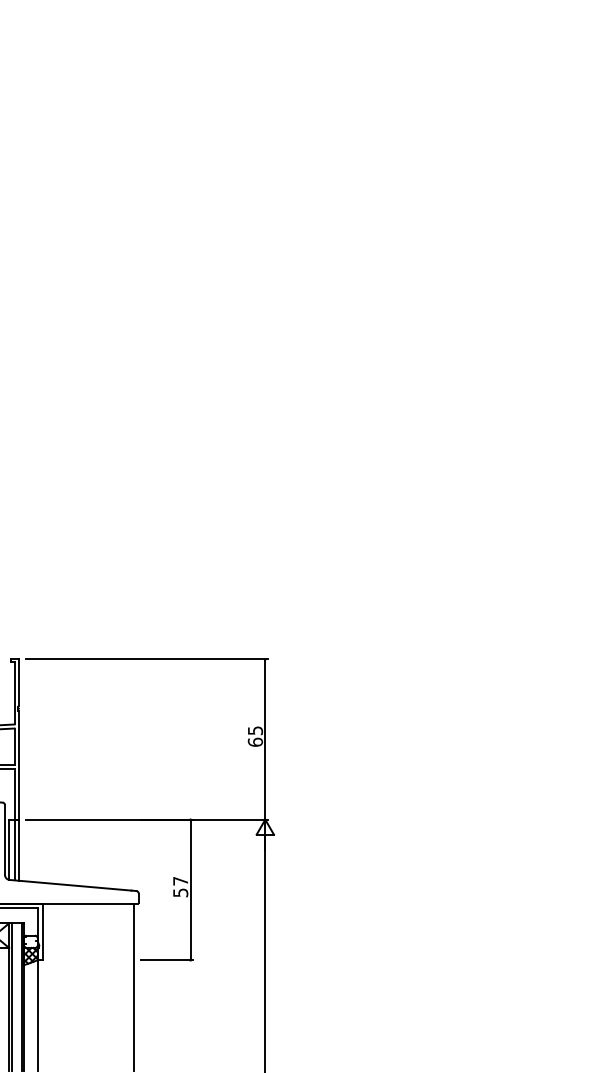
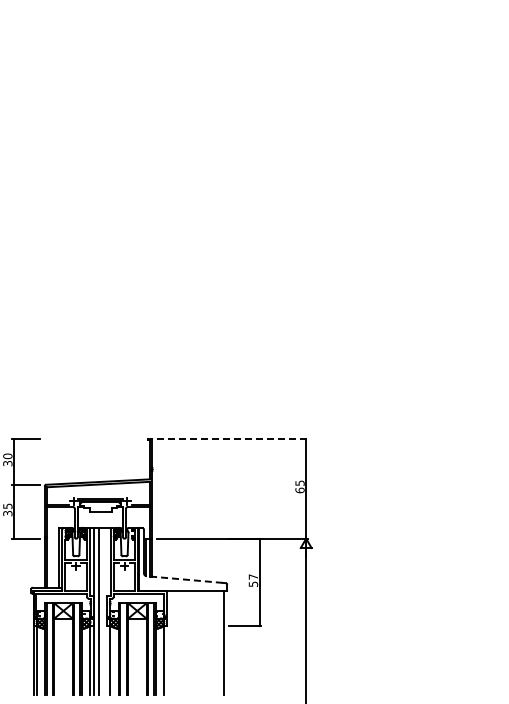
line: (147, 658) -> (232, 438), solid -> dashed
line: (70, 885) -> (184, 579), solid -> dashed

